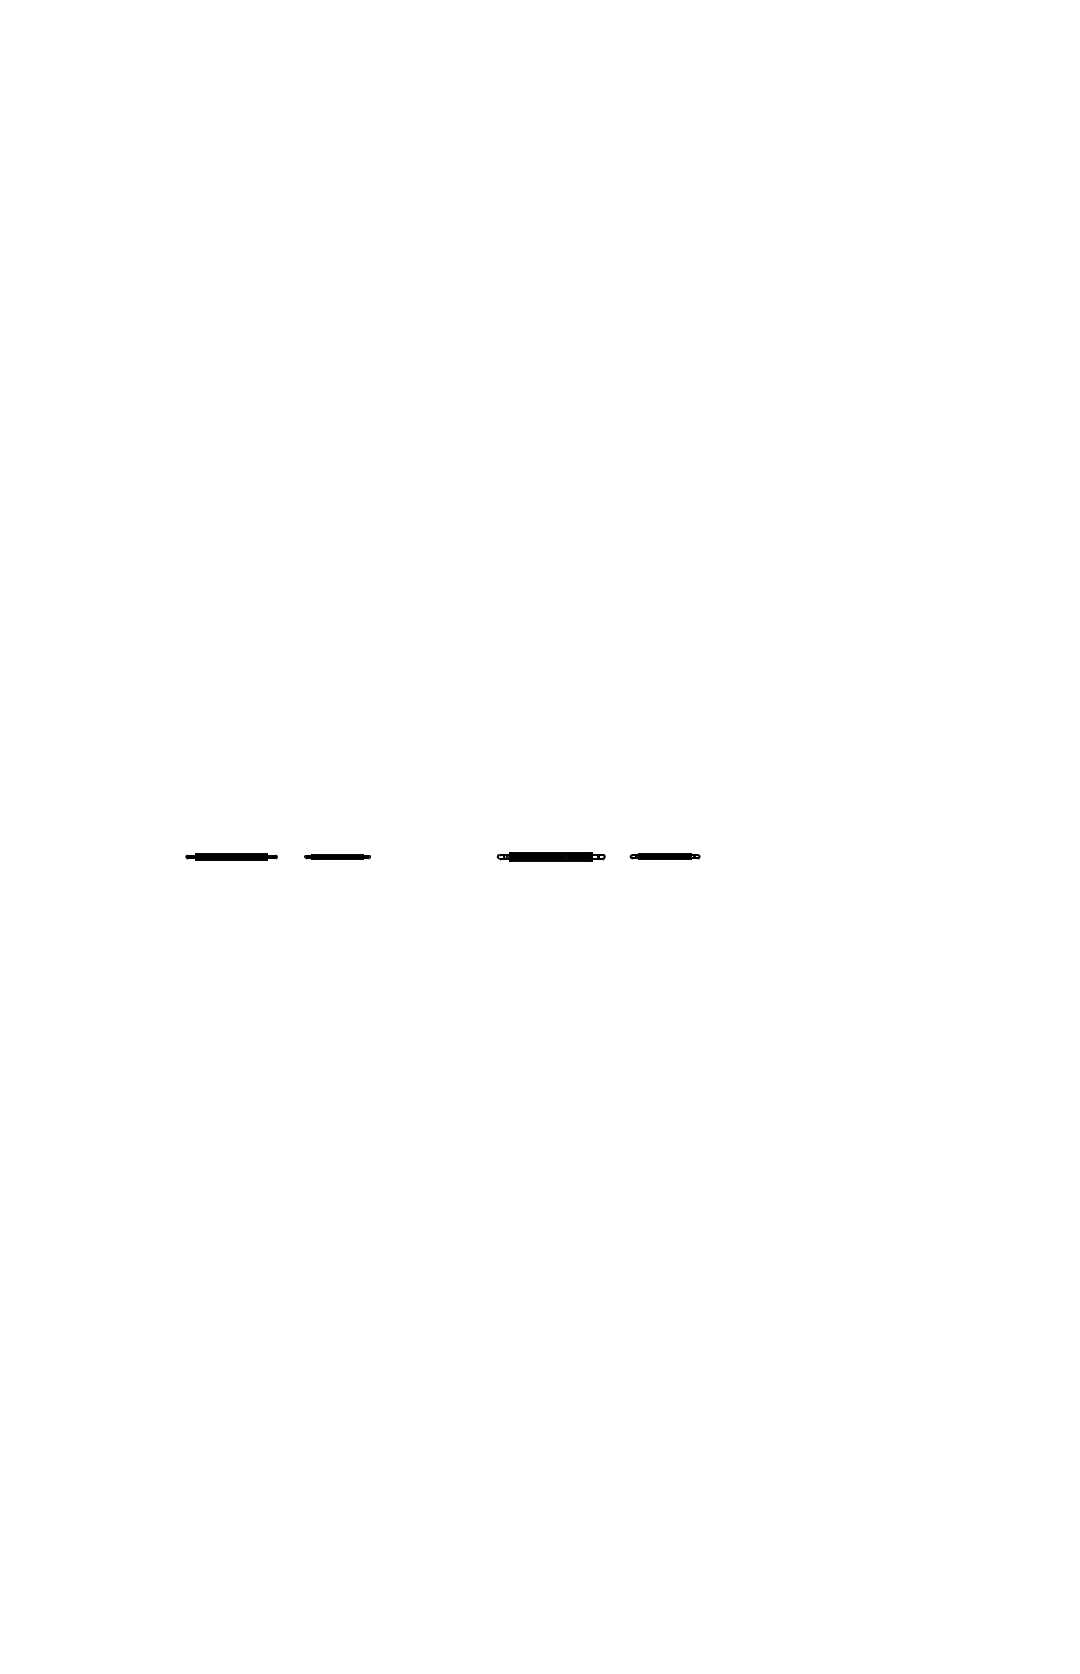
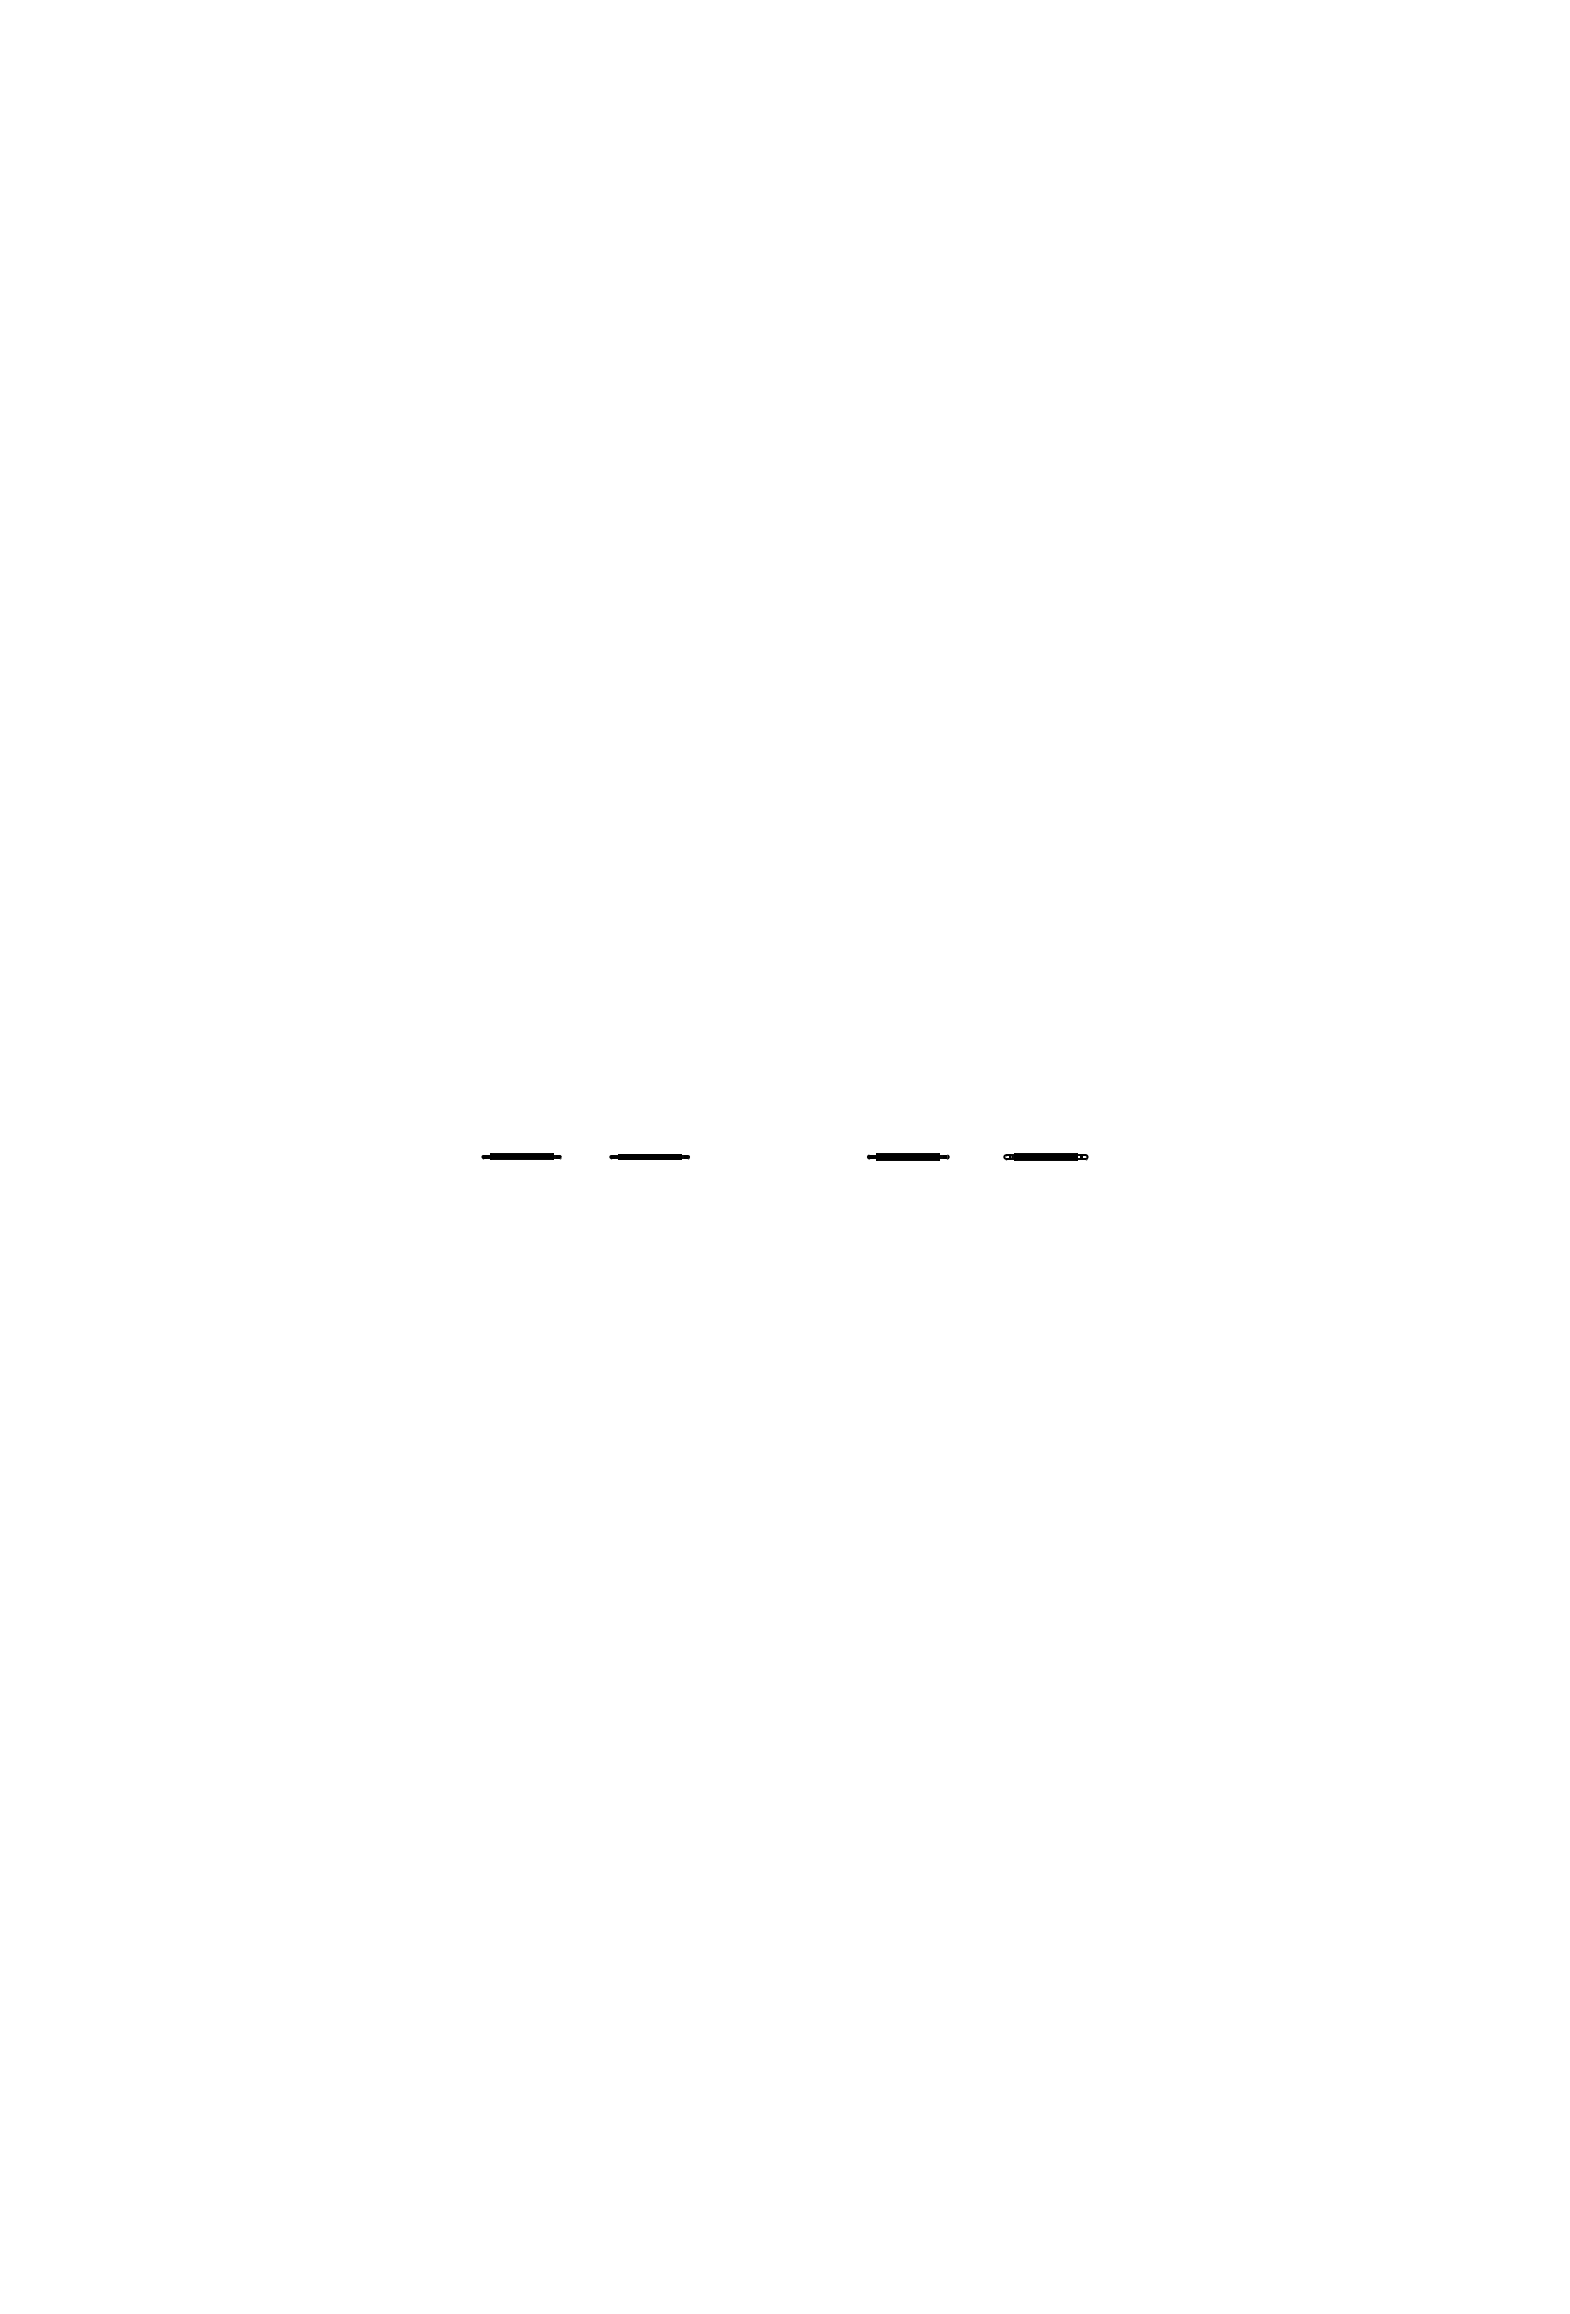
part: (231, 856) -> (521, 1156), size x0.71
part: (551, 856) -> (908, 1156), size x0.62

